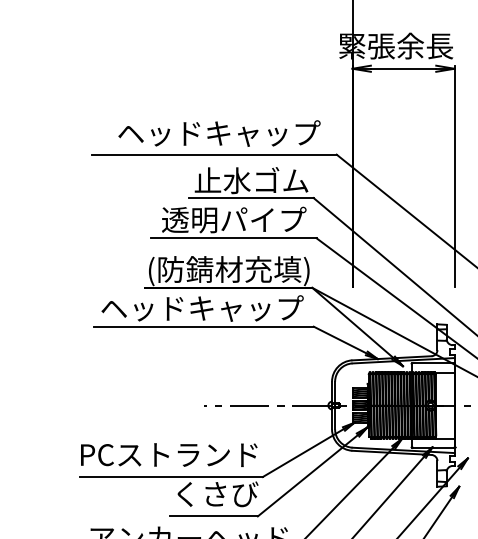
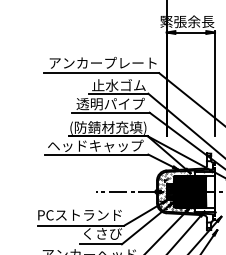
text: (216, 132) -> (102, 62), ヘッドキャップ -> アンカープレート
hatch: (392, 404) -> (185, 191), added

